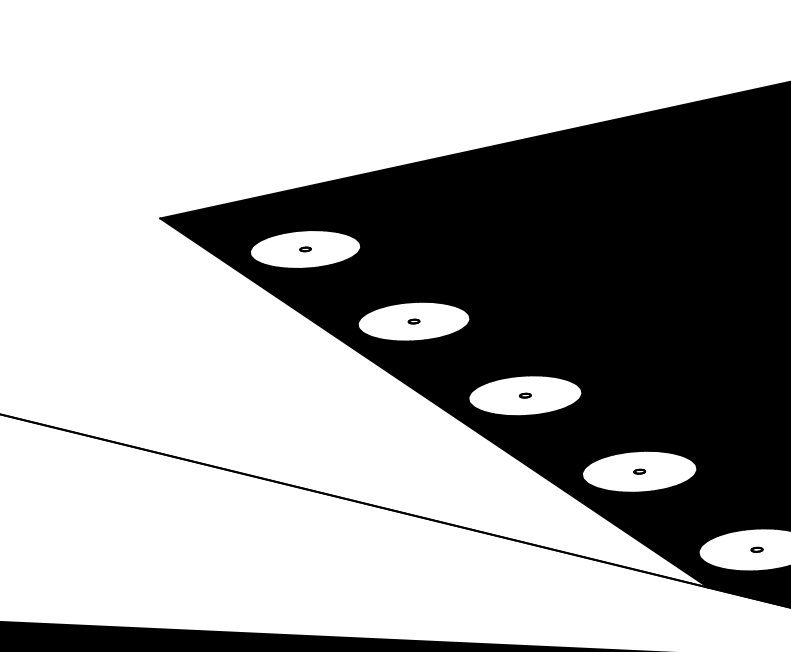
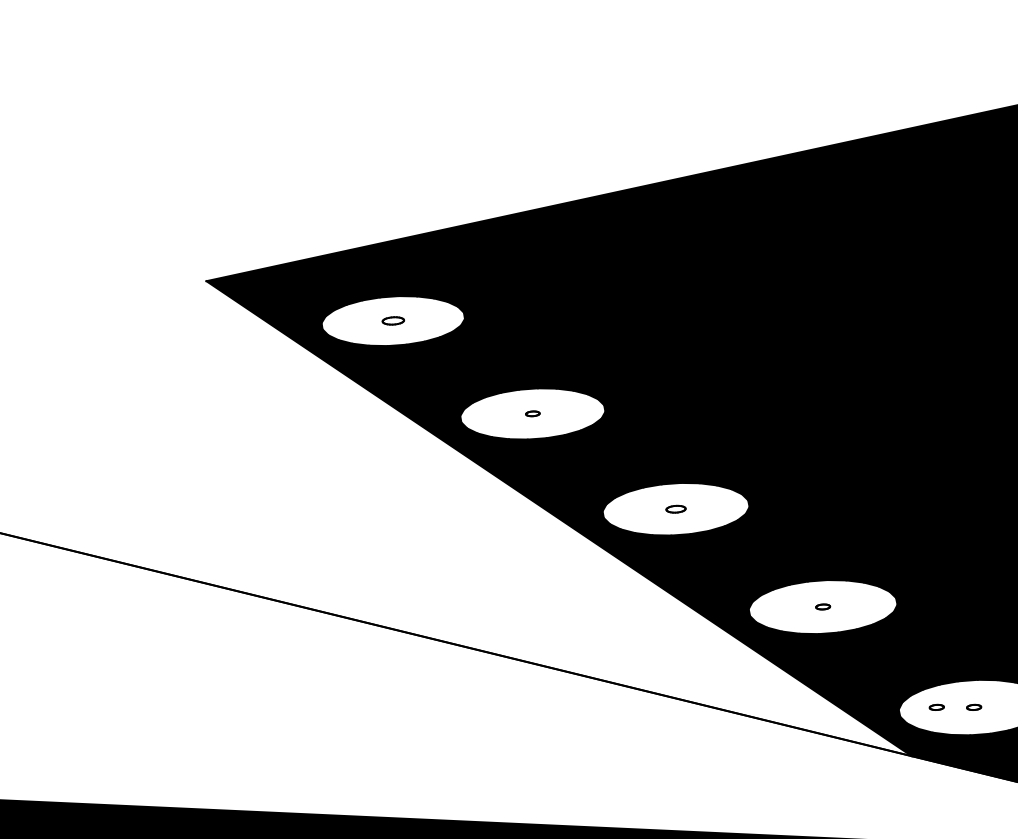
part: (305, 249) -> (393, 321), size x1.6
part: (525, 395) -> (676, 508), size x1.4
part: (727, 549) -> (936, 707), added

